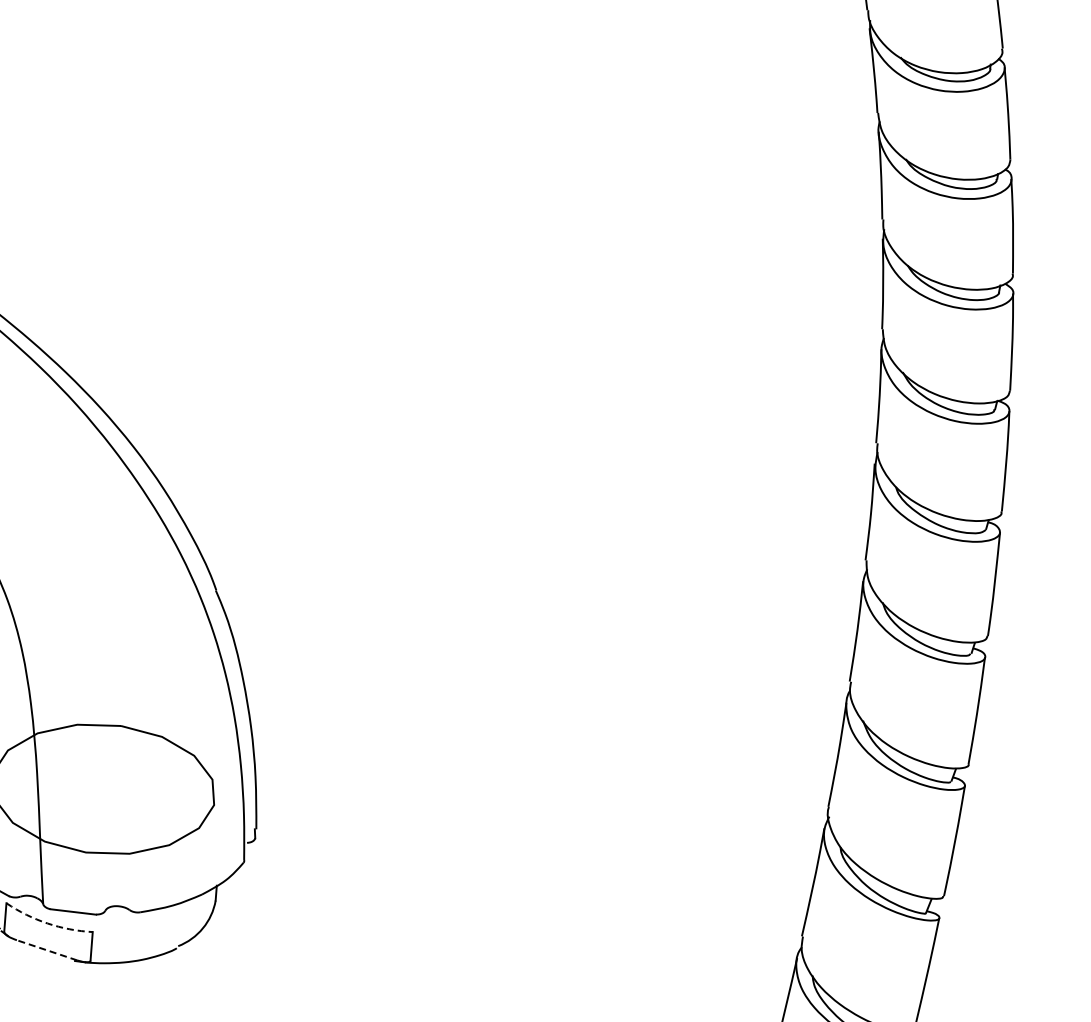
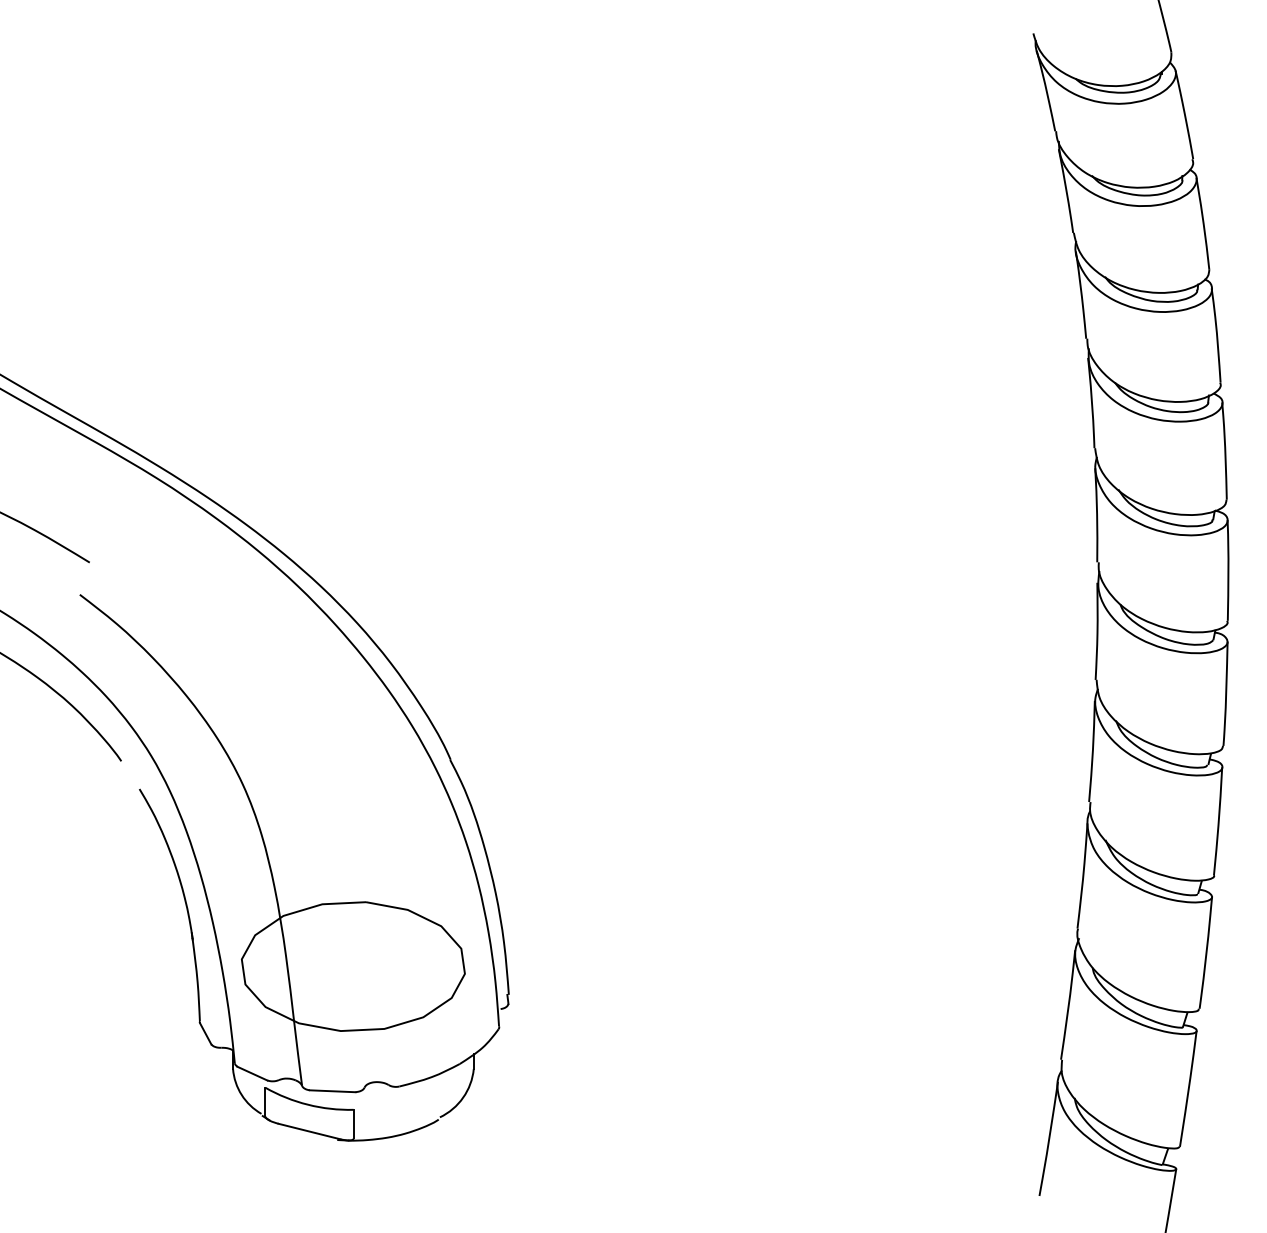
arc: (48, 923) -> (308, 1104), dashed -> solid
line: (47, 950) -> (309, 1131), dashed -> solid

